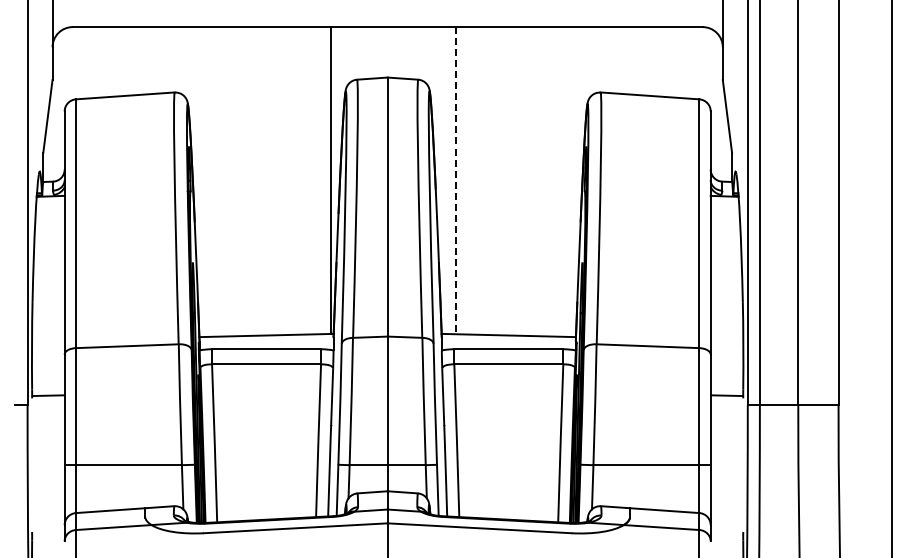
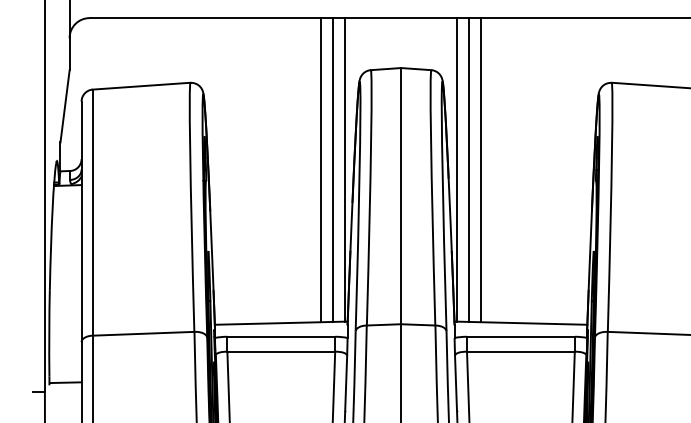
line: (306, 180) -> (320, 169), added
line: (319, 180) -> (333, 169), added
line: (444, 180) -> (457, 169), added
line: (456, 180) -> (469, 169), dashed -> solid
line: (468, 180) -> (481, 169), added

